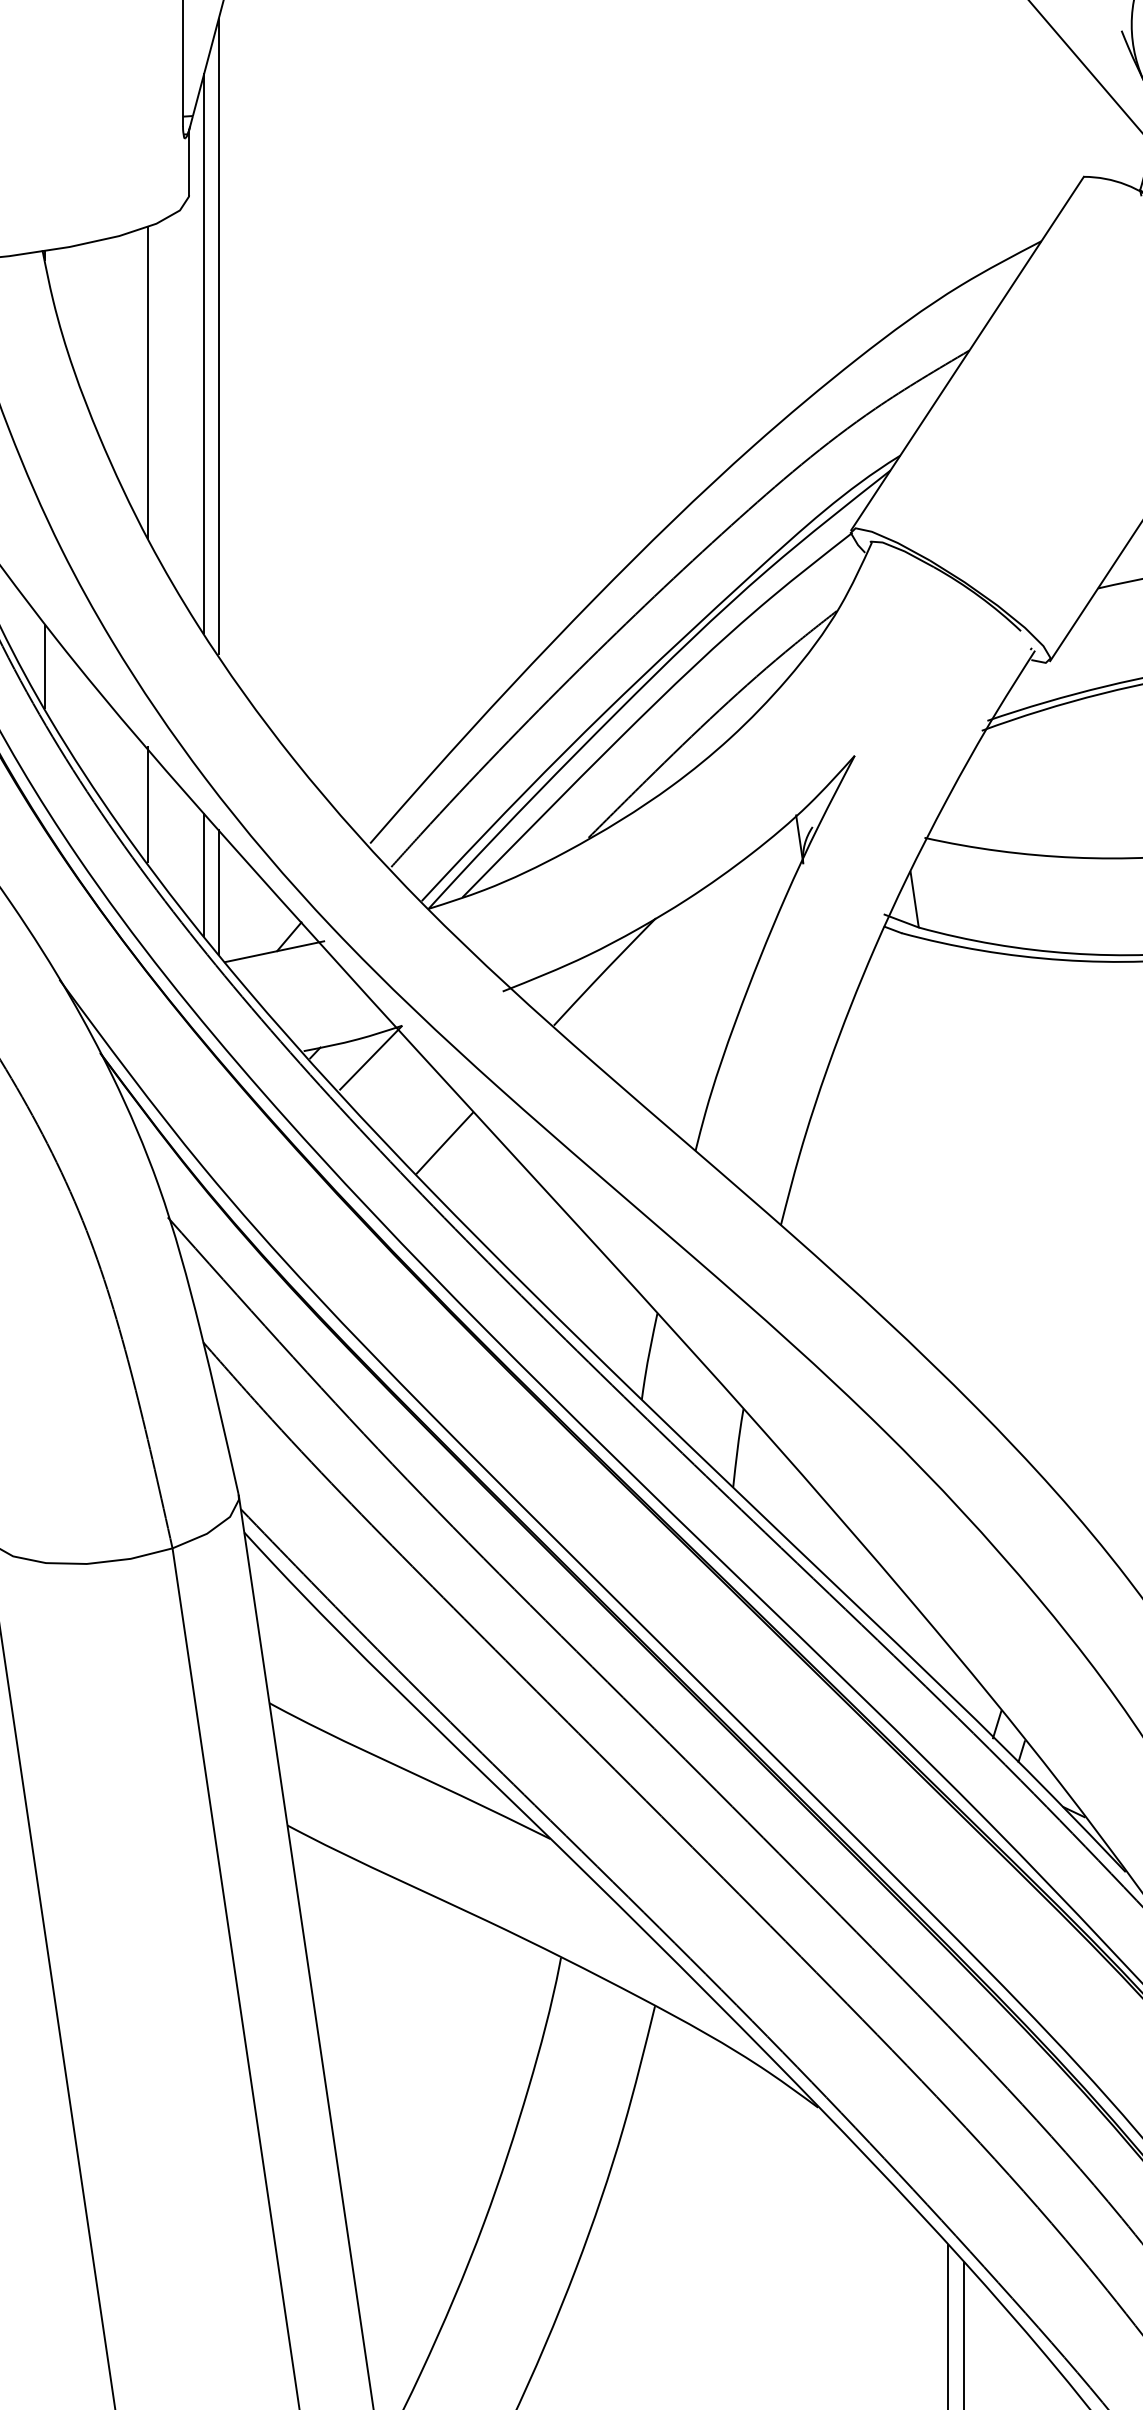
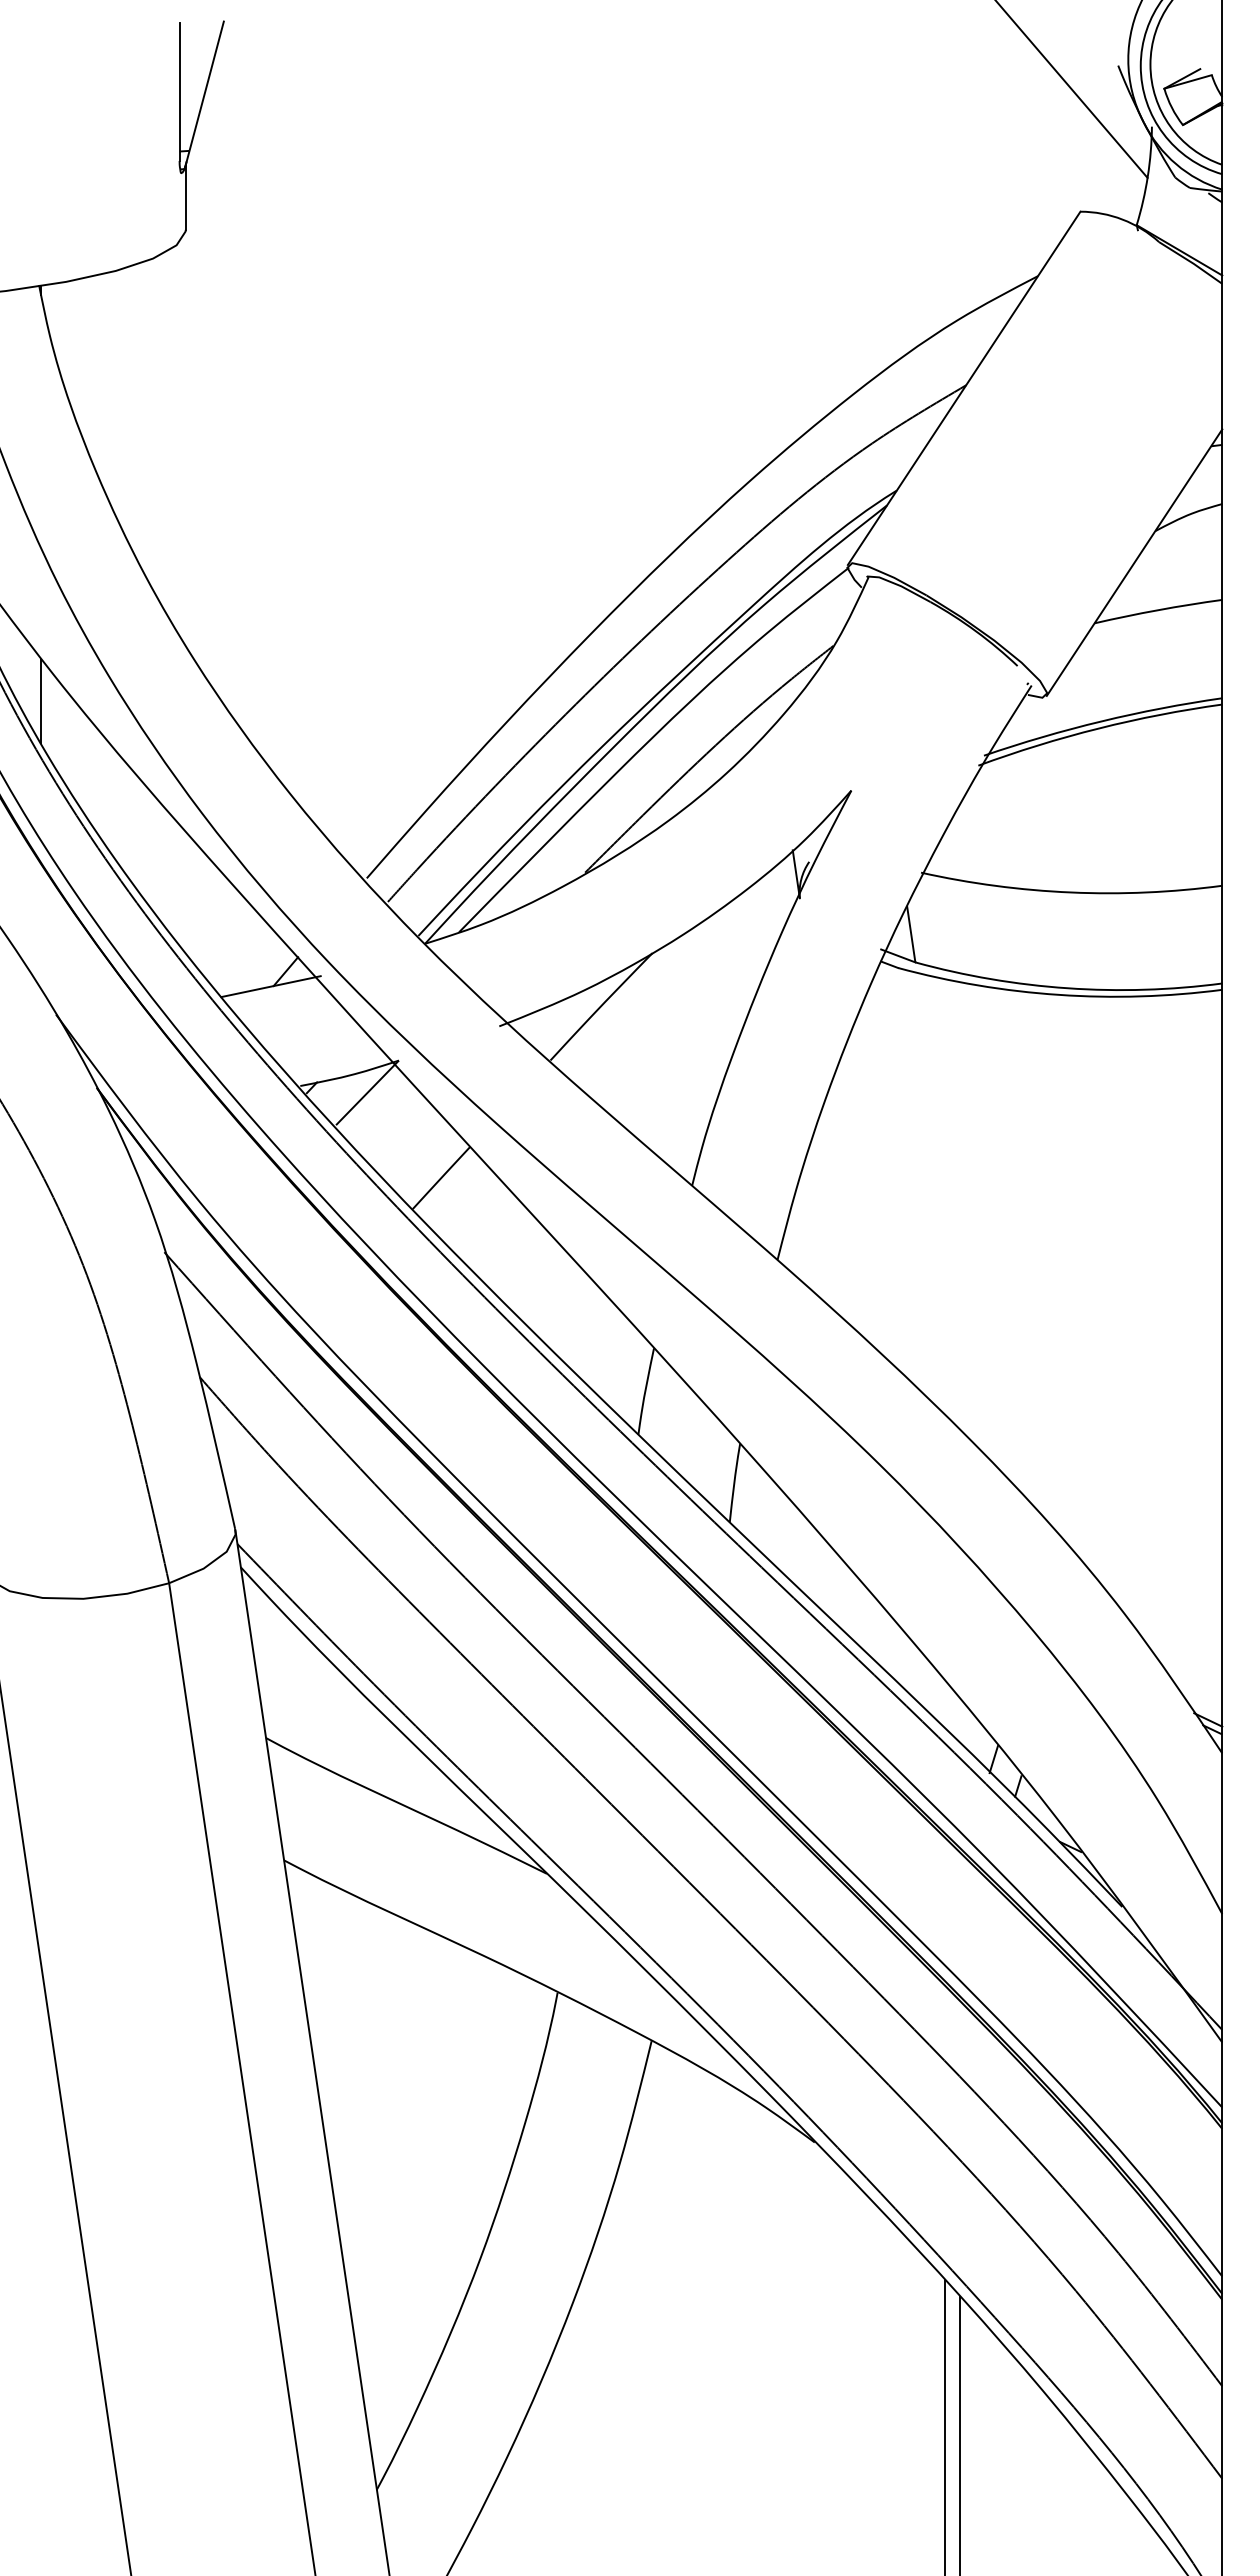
line: (218, 336) -> (215, 371), removed
line: (203, 353) -> (200, 388), removed
line: (147, 382) -> (144, 417), removed
line: (147, 804) -> (144, 839), removed
line: (203, 874) -> (200, 909), removed
line: (218, 891) -> (215, 926), removed

